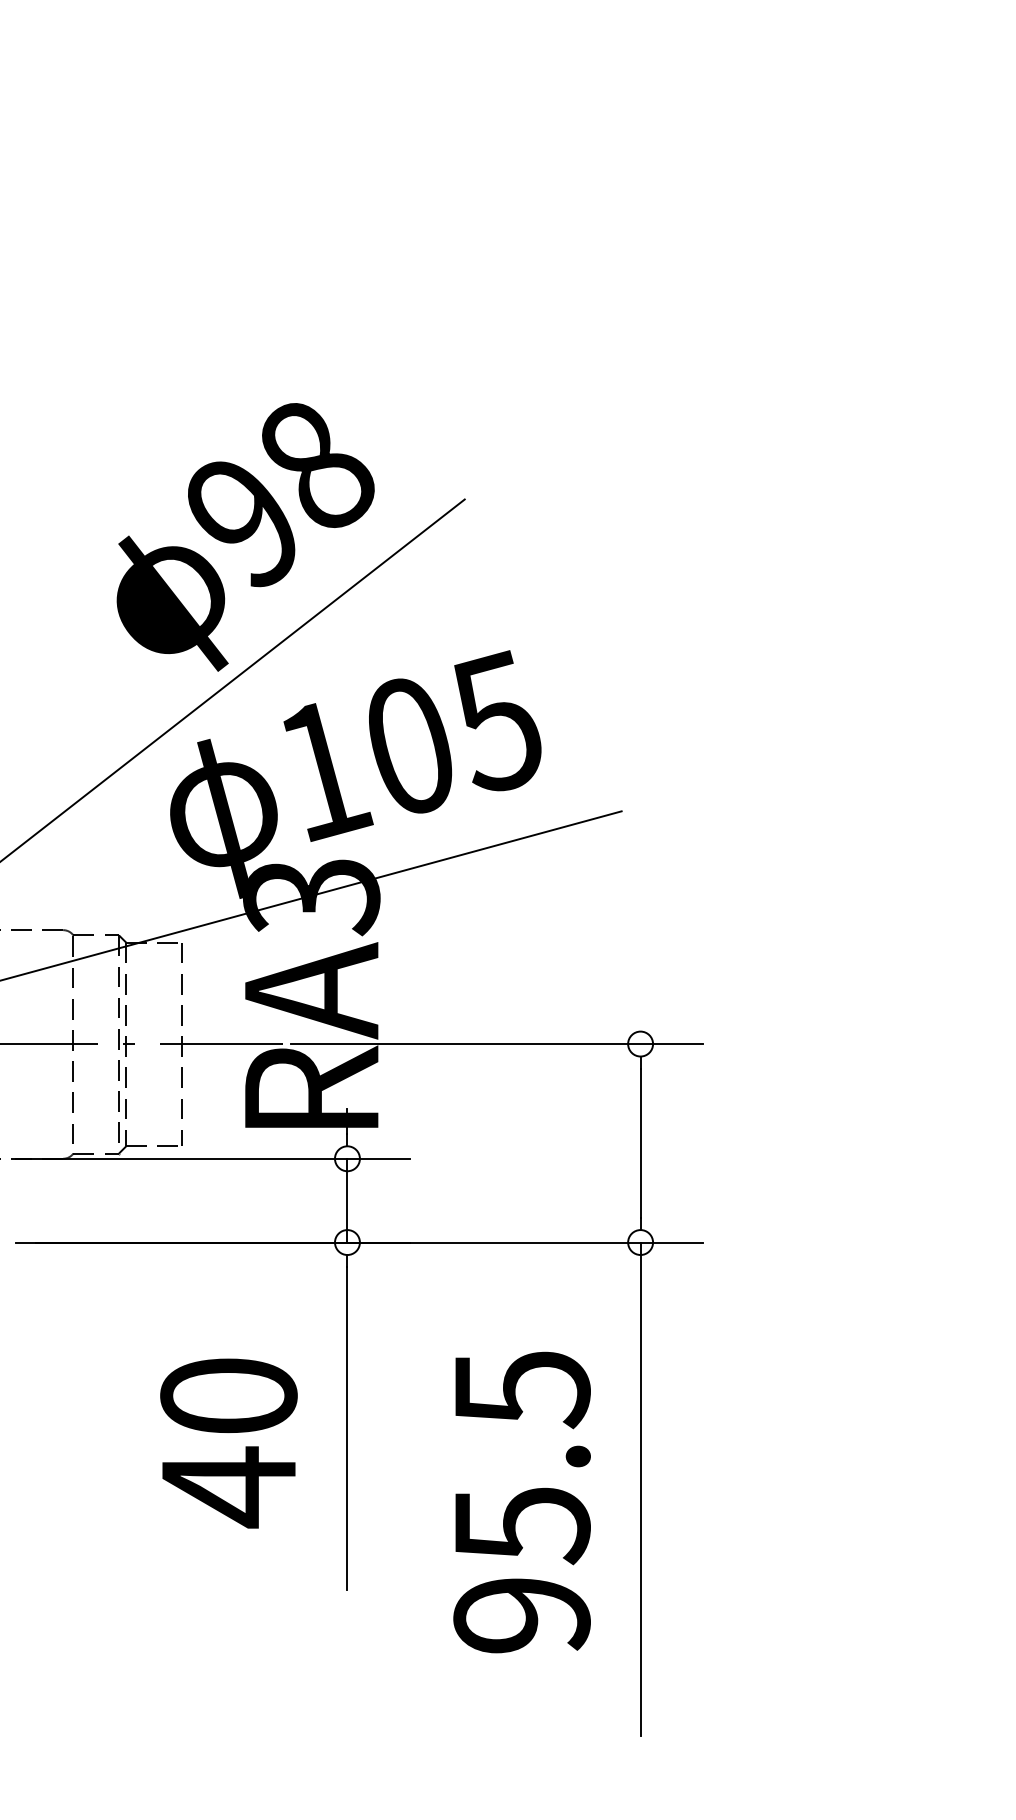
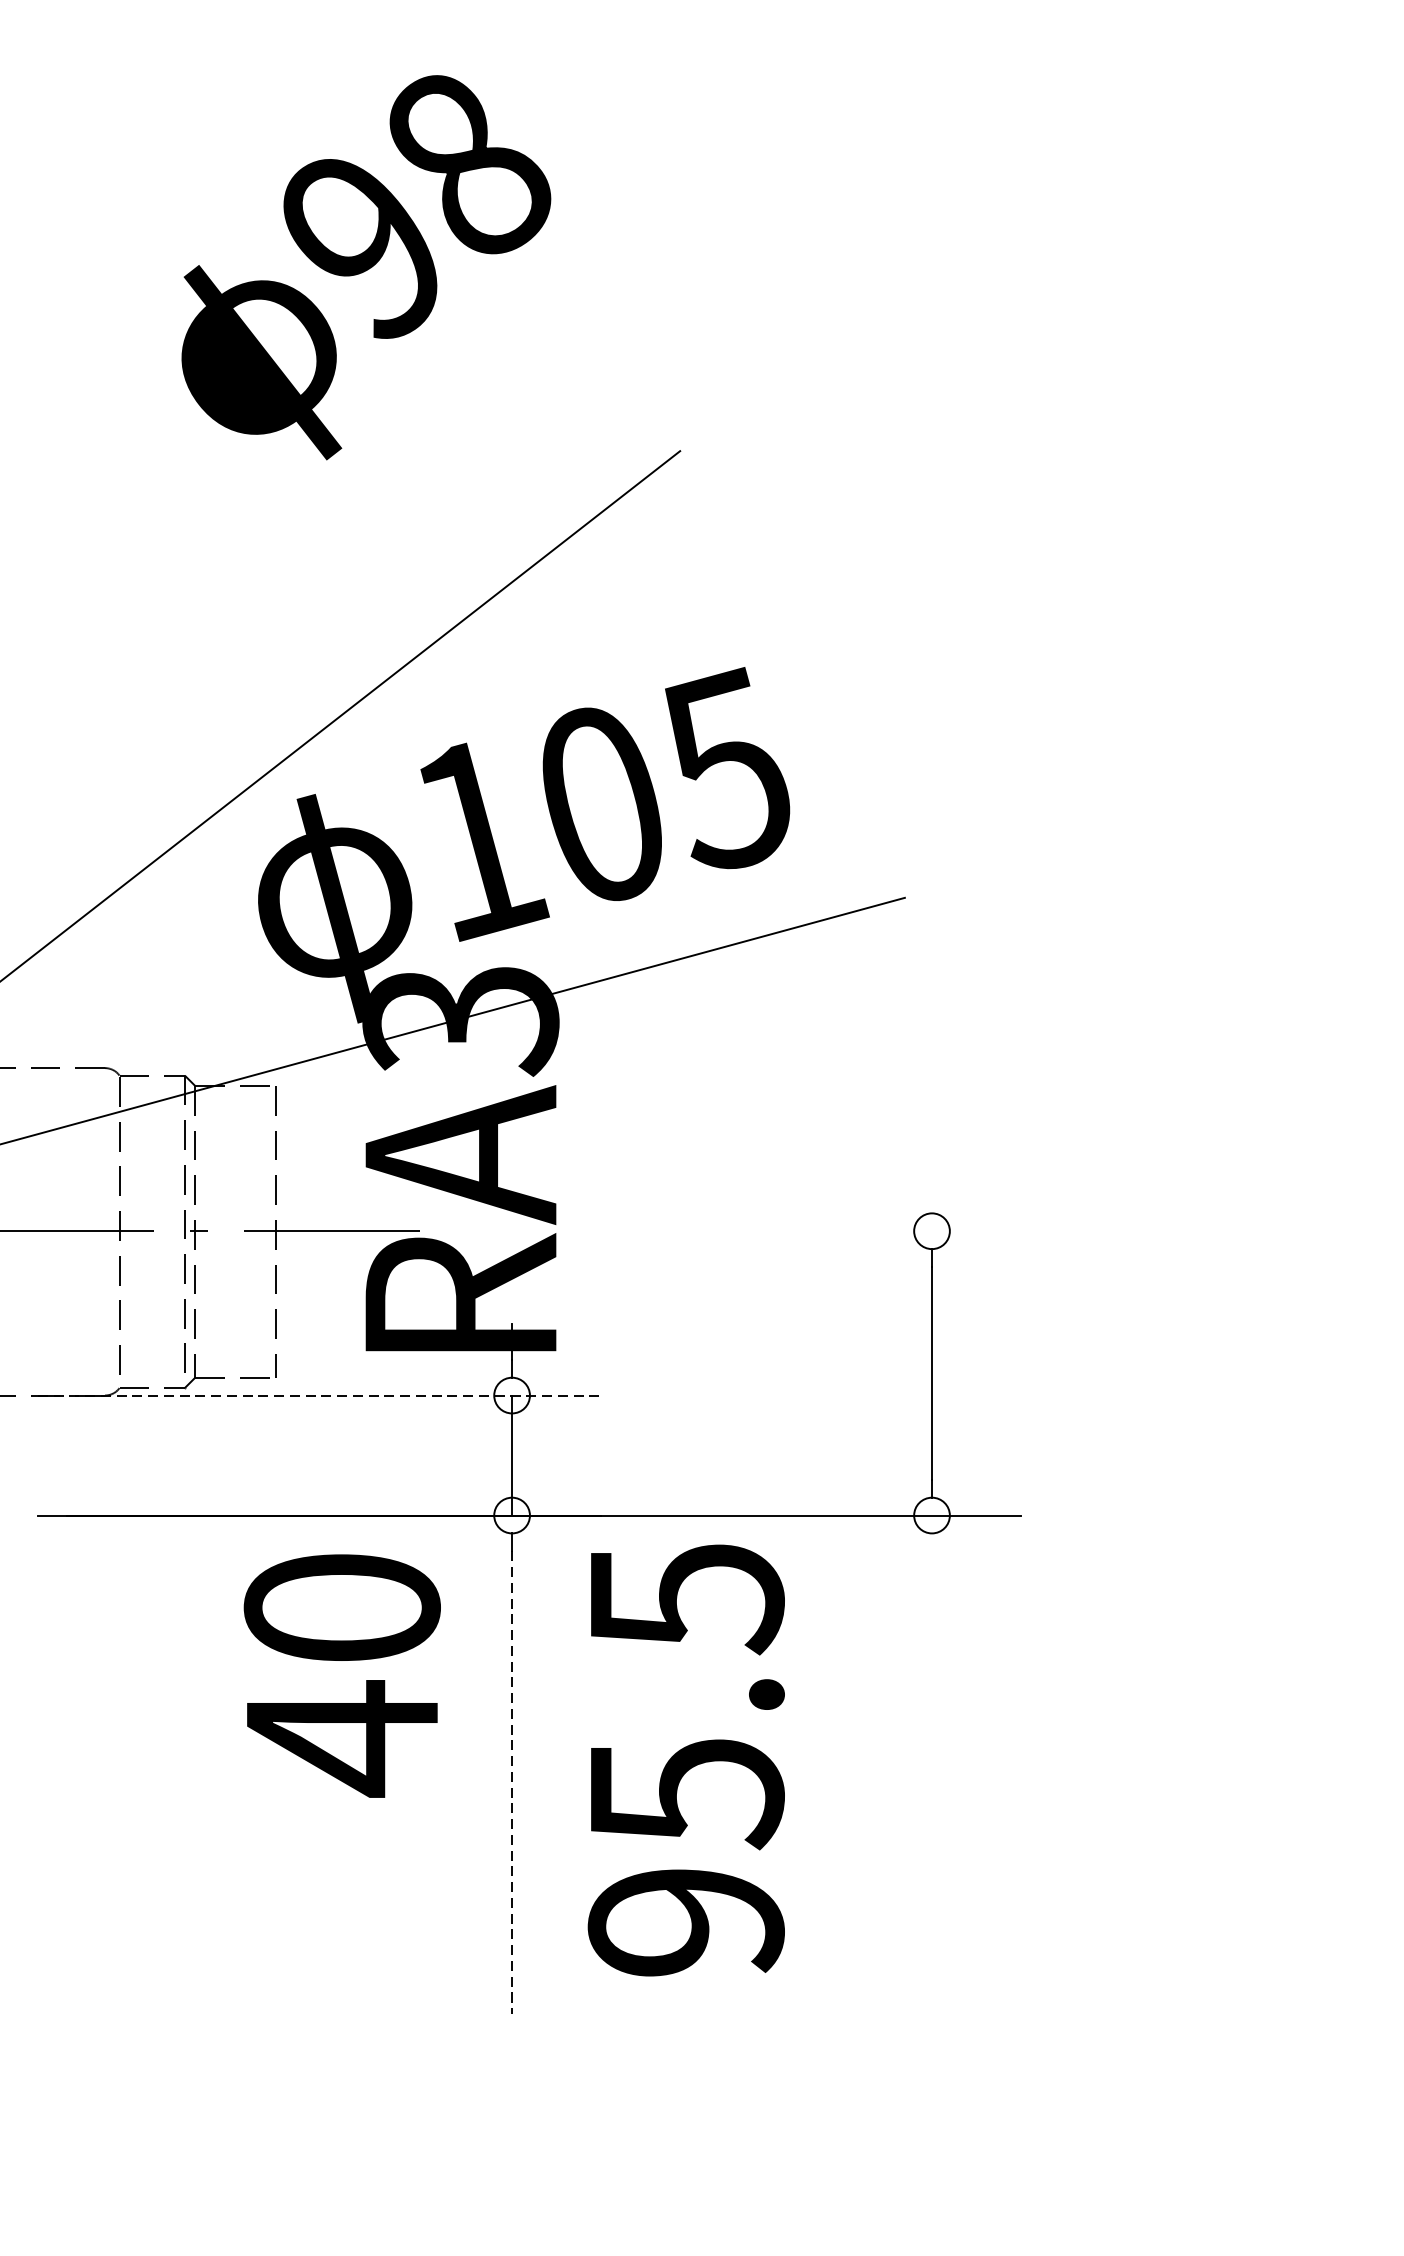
text: (245, 537) -> (366, 267), moved
line: (496, 1044) -> (725, 1231), removed
line: (213, 1158) -> (320, 1395), solid -> dashed
line: (347, 1429) -> (512, 1783), solid -> dashed
text: (228, 1443) -> (341, 1675), moved
line: (640, 1489) -> (931, 1869), removed
text: (521, 1502) -> (685, 1760), moved

